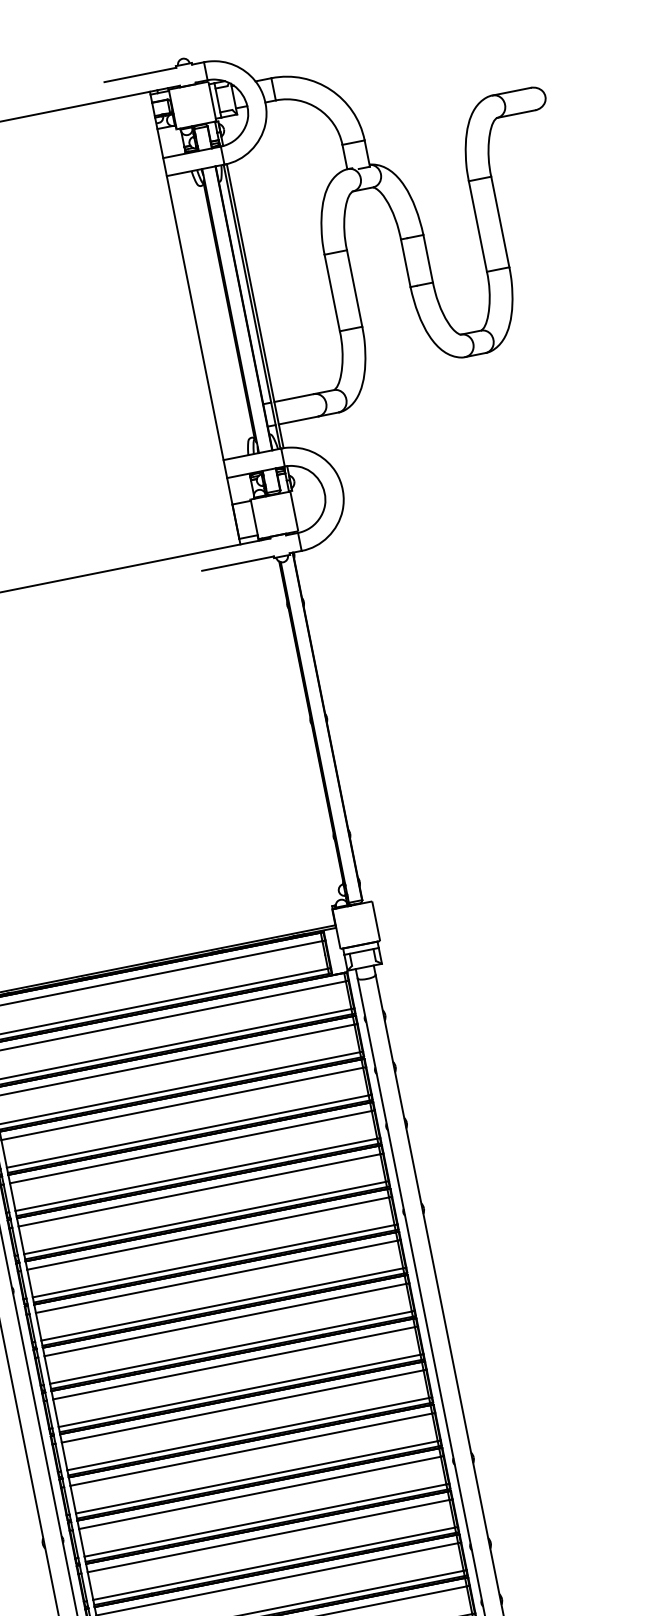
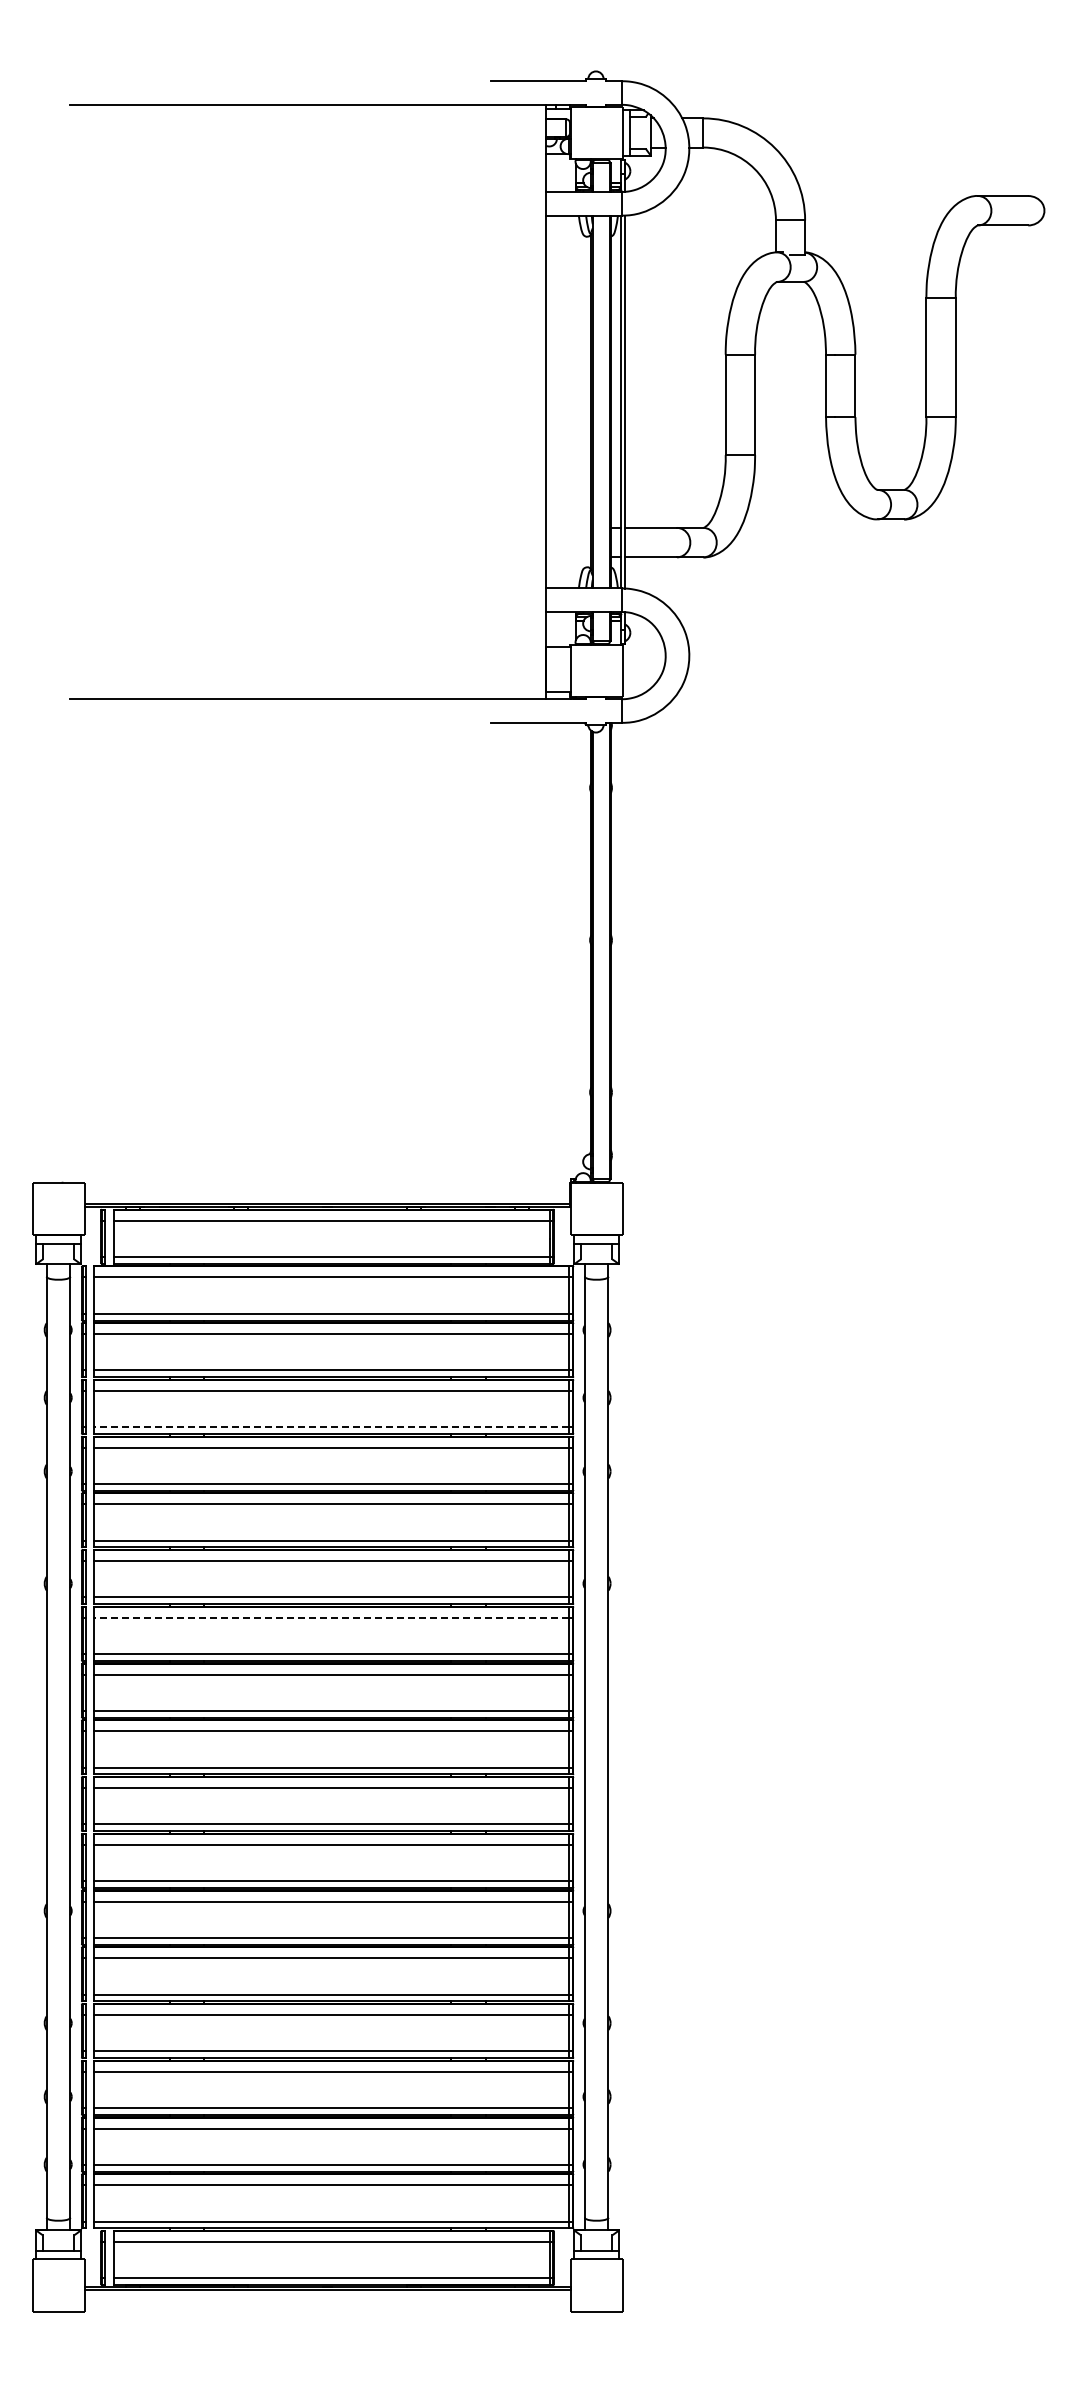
line: (187, 1131) -> (331, 1427), solid -> dashed
line: (216, 1276) -> (331, 1617), solid -> dashed

